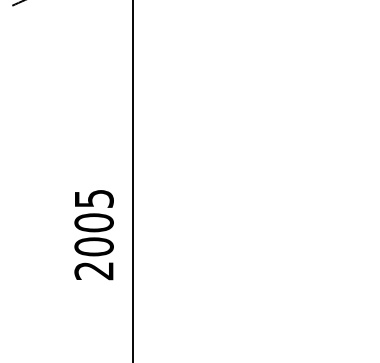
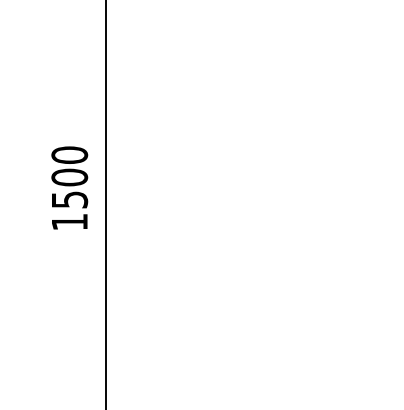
text: (93, 234) -> (69, 188), 2005 -> 1500

